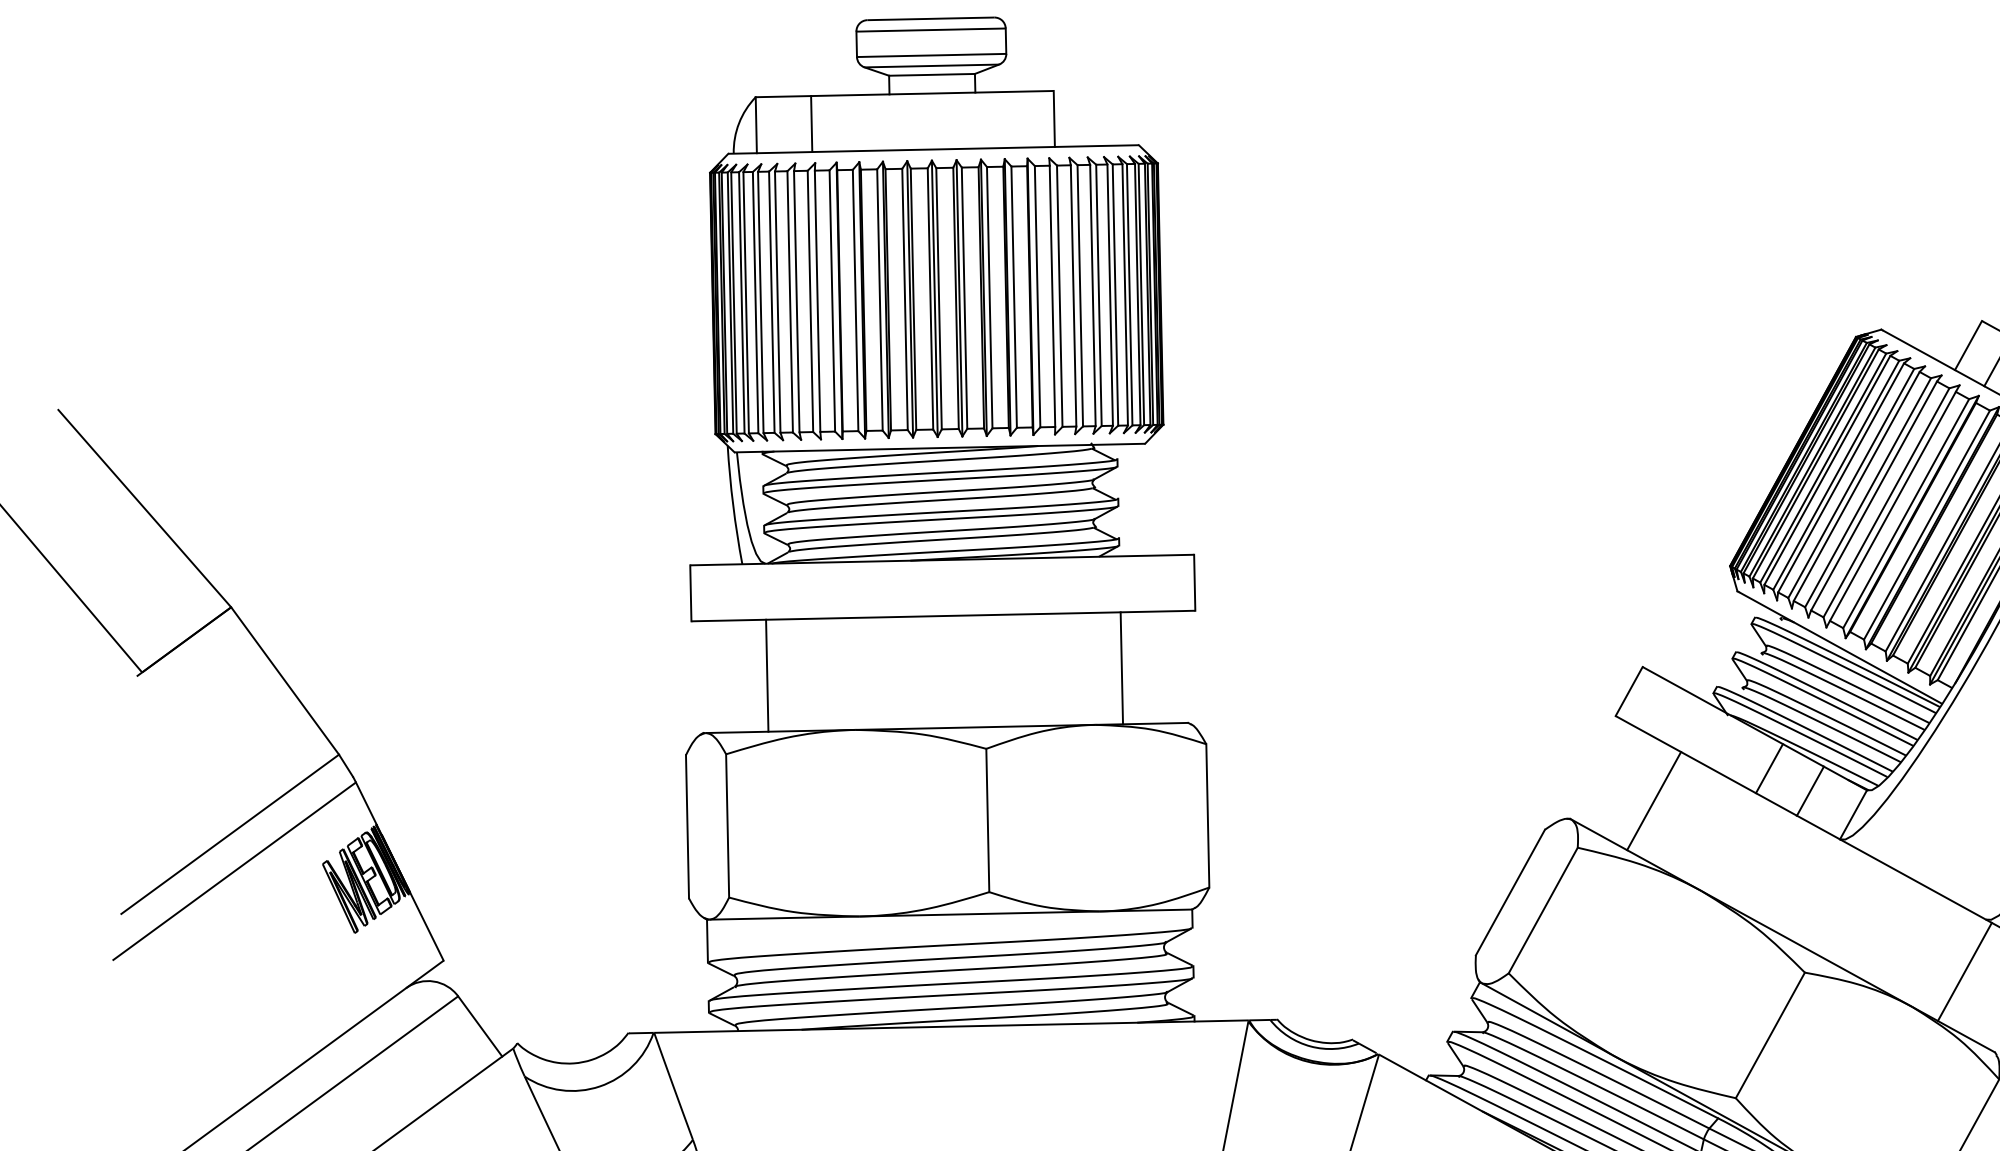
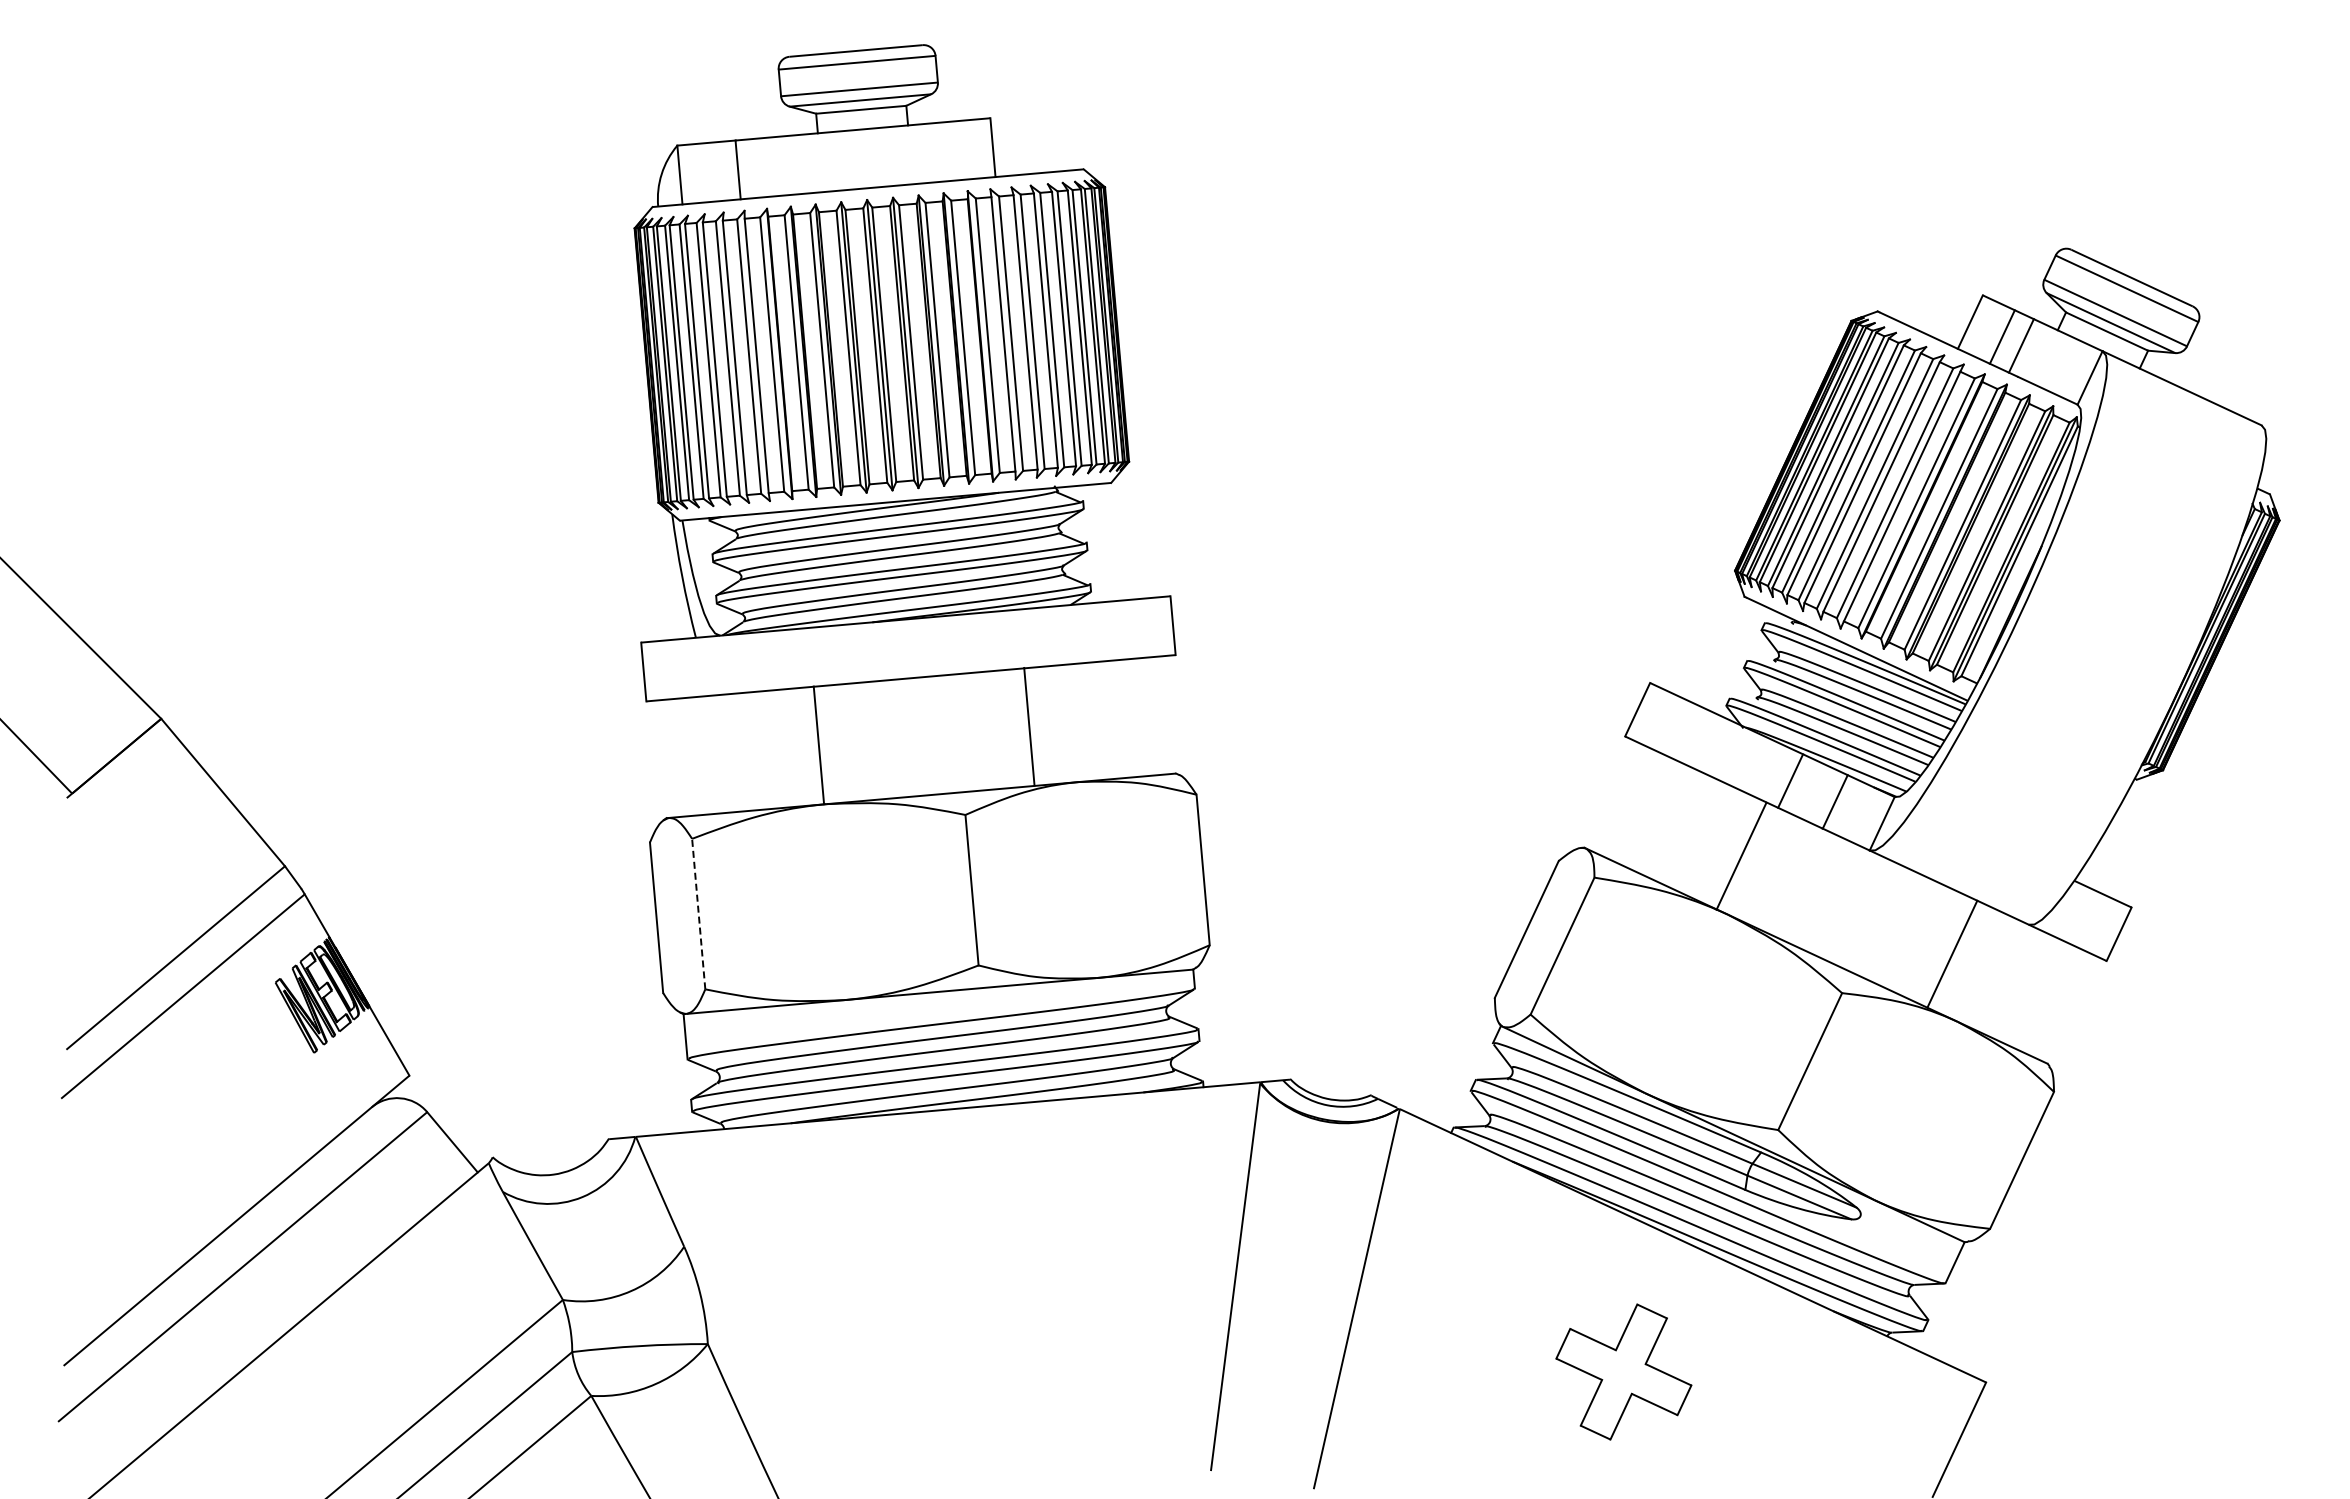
line: (1121, 668) -> (1029, 726), moved
line: (766, 675) -> (818, 745), moved
line: (1654, 800) -> (1741, 855), moved
line: (727, 826) -> (698, 914), solid -> dashed
line: (1965, 971) -> (1952, 953), moved

